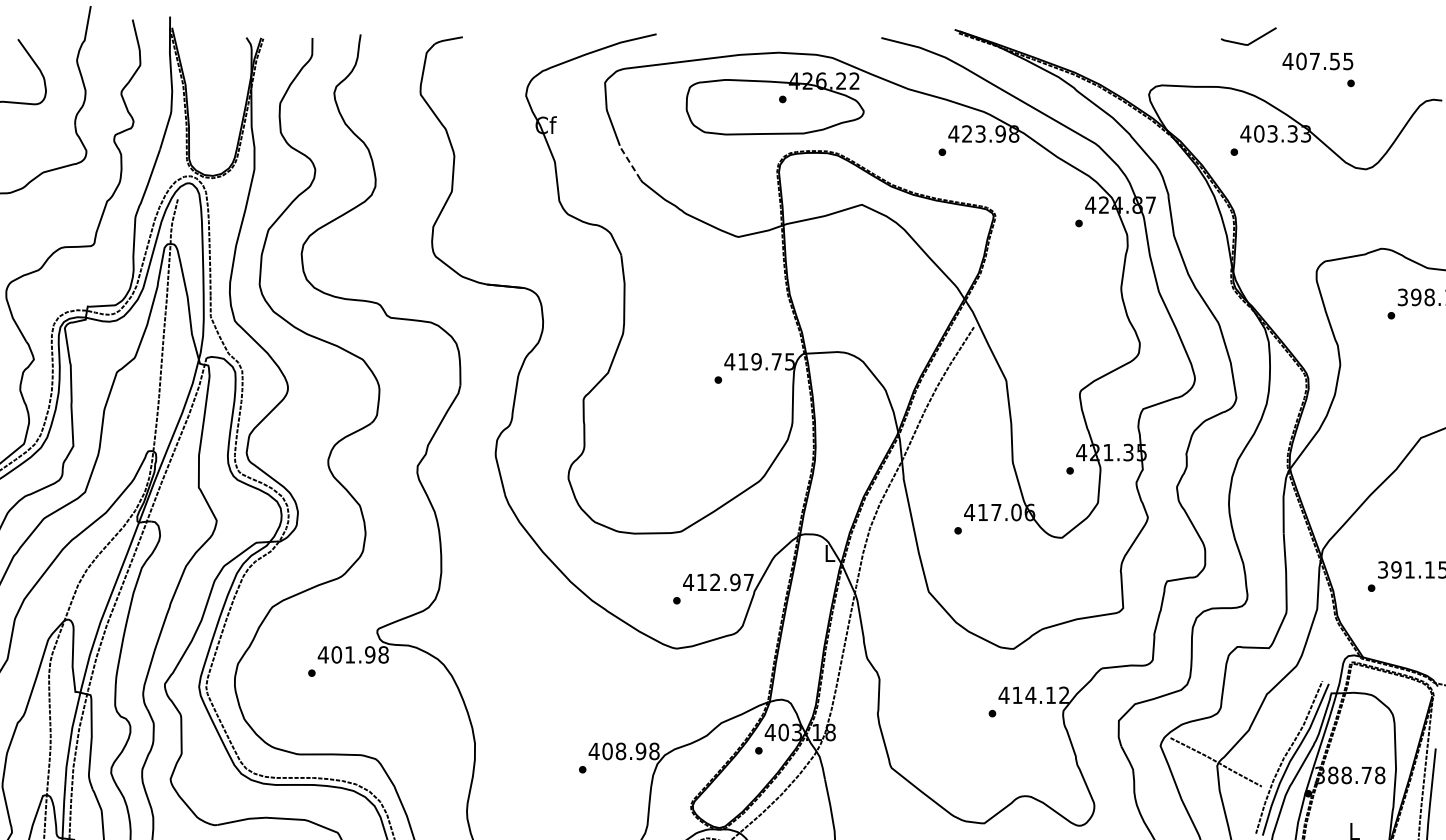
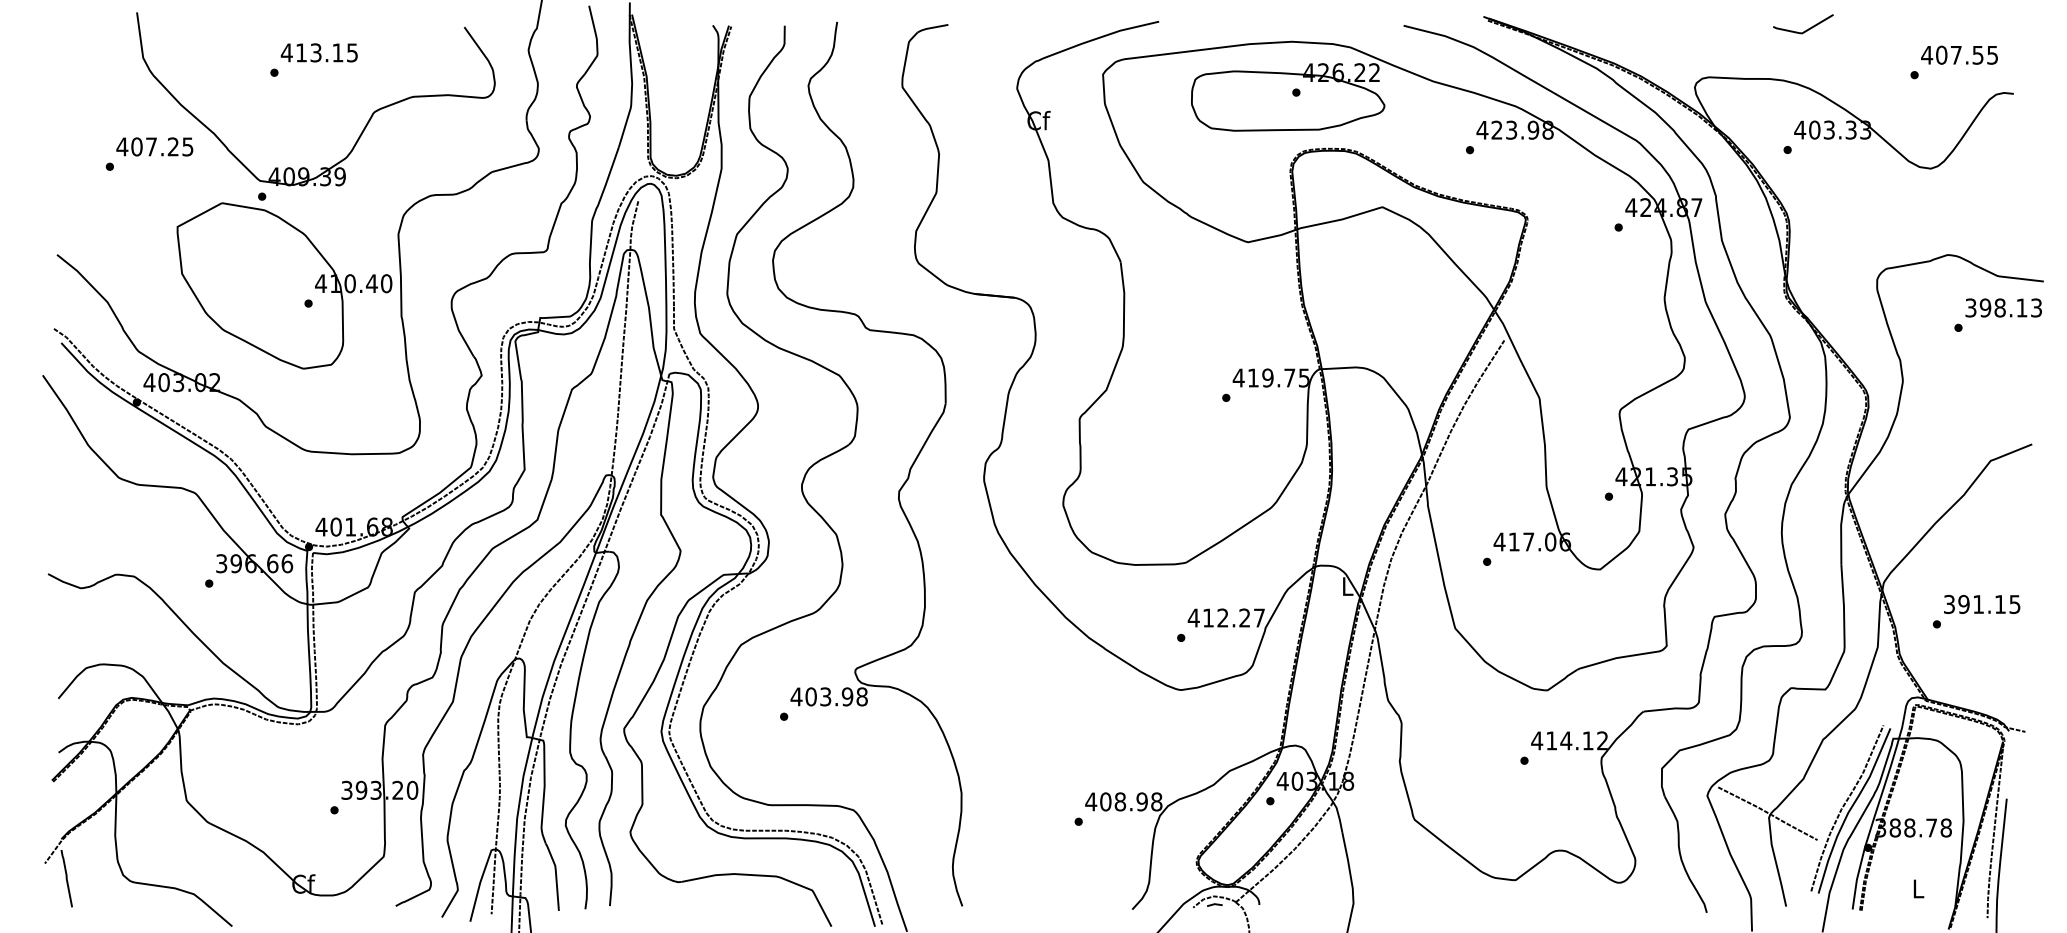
text: (1317, 60) -> (1959, 54), moved
line: (629, 161) -> (1129, 160), dashed -> solid
text: (735, 581) -> (1244, 617), 412.97 -> 412.27
text: (349, 654) -> (825, 696), 401.98 -> 403.98

